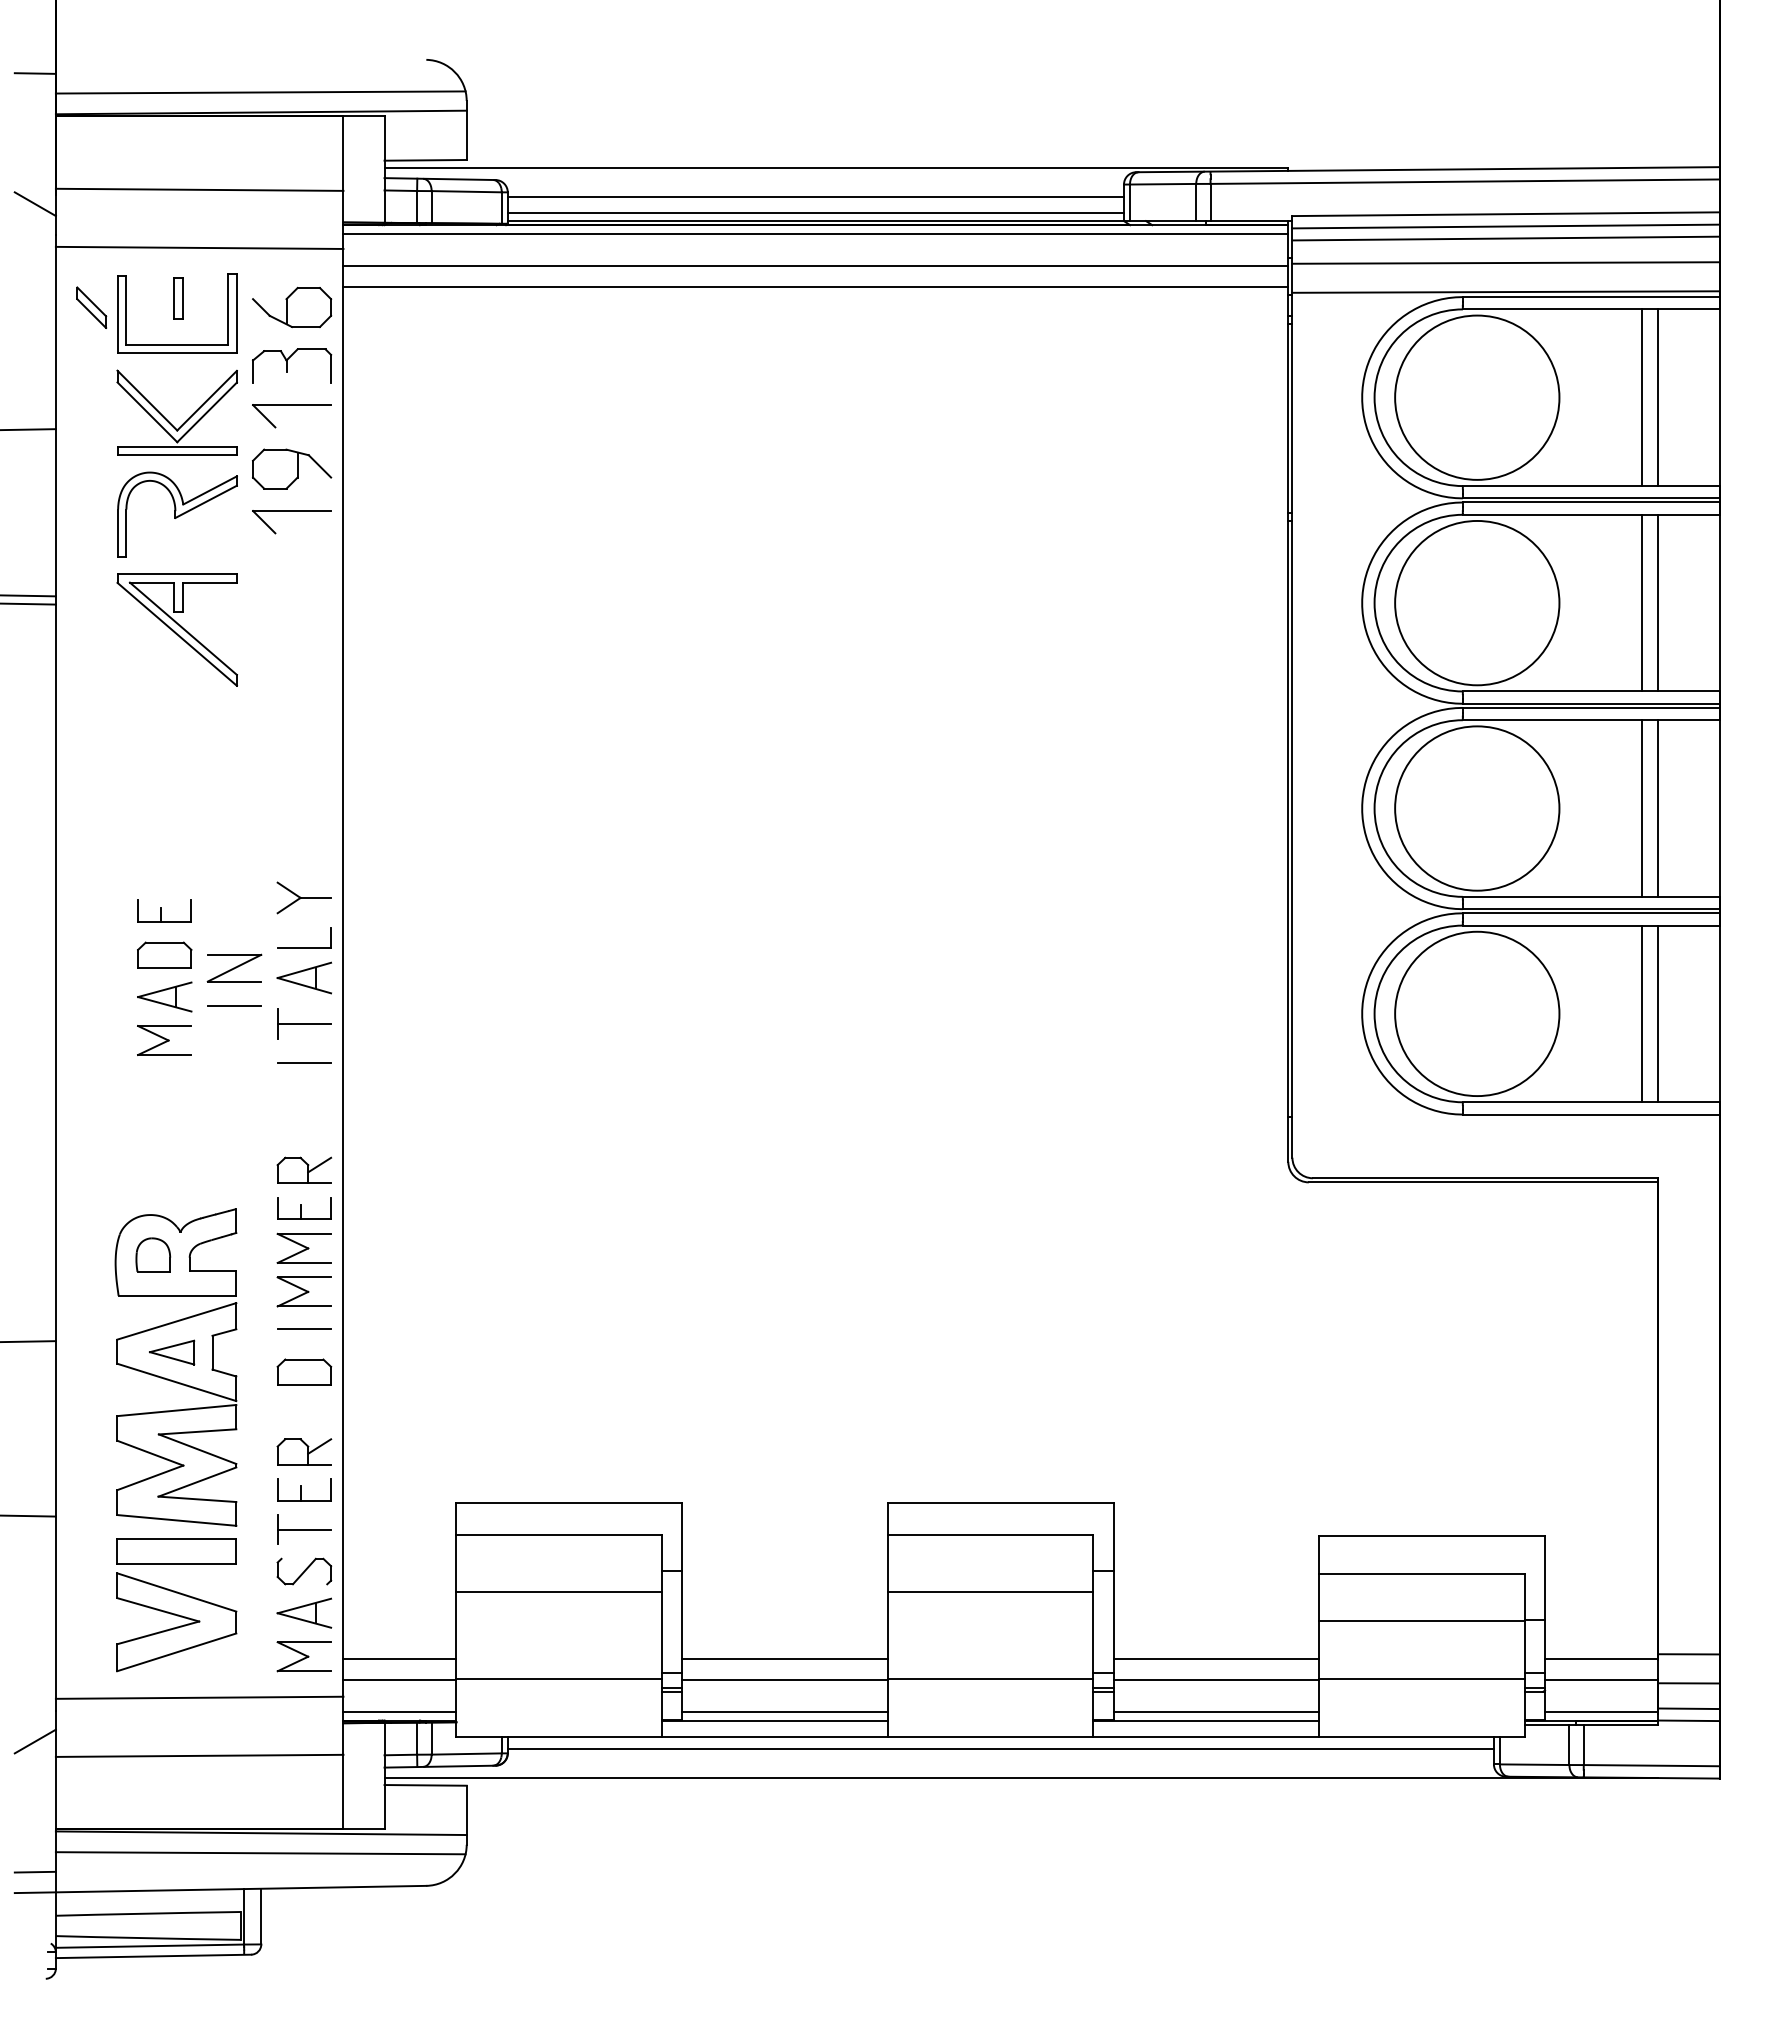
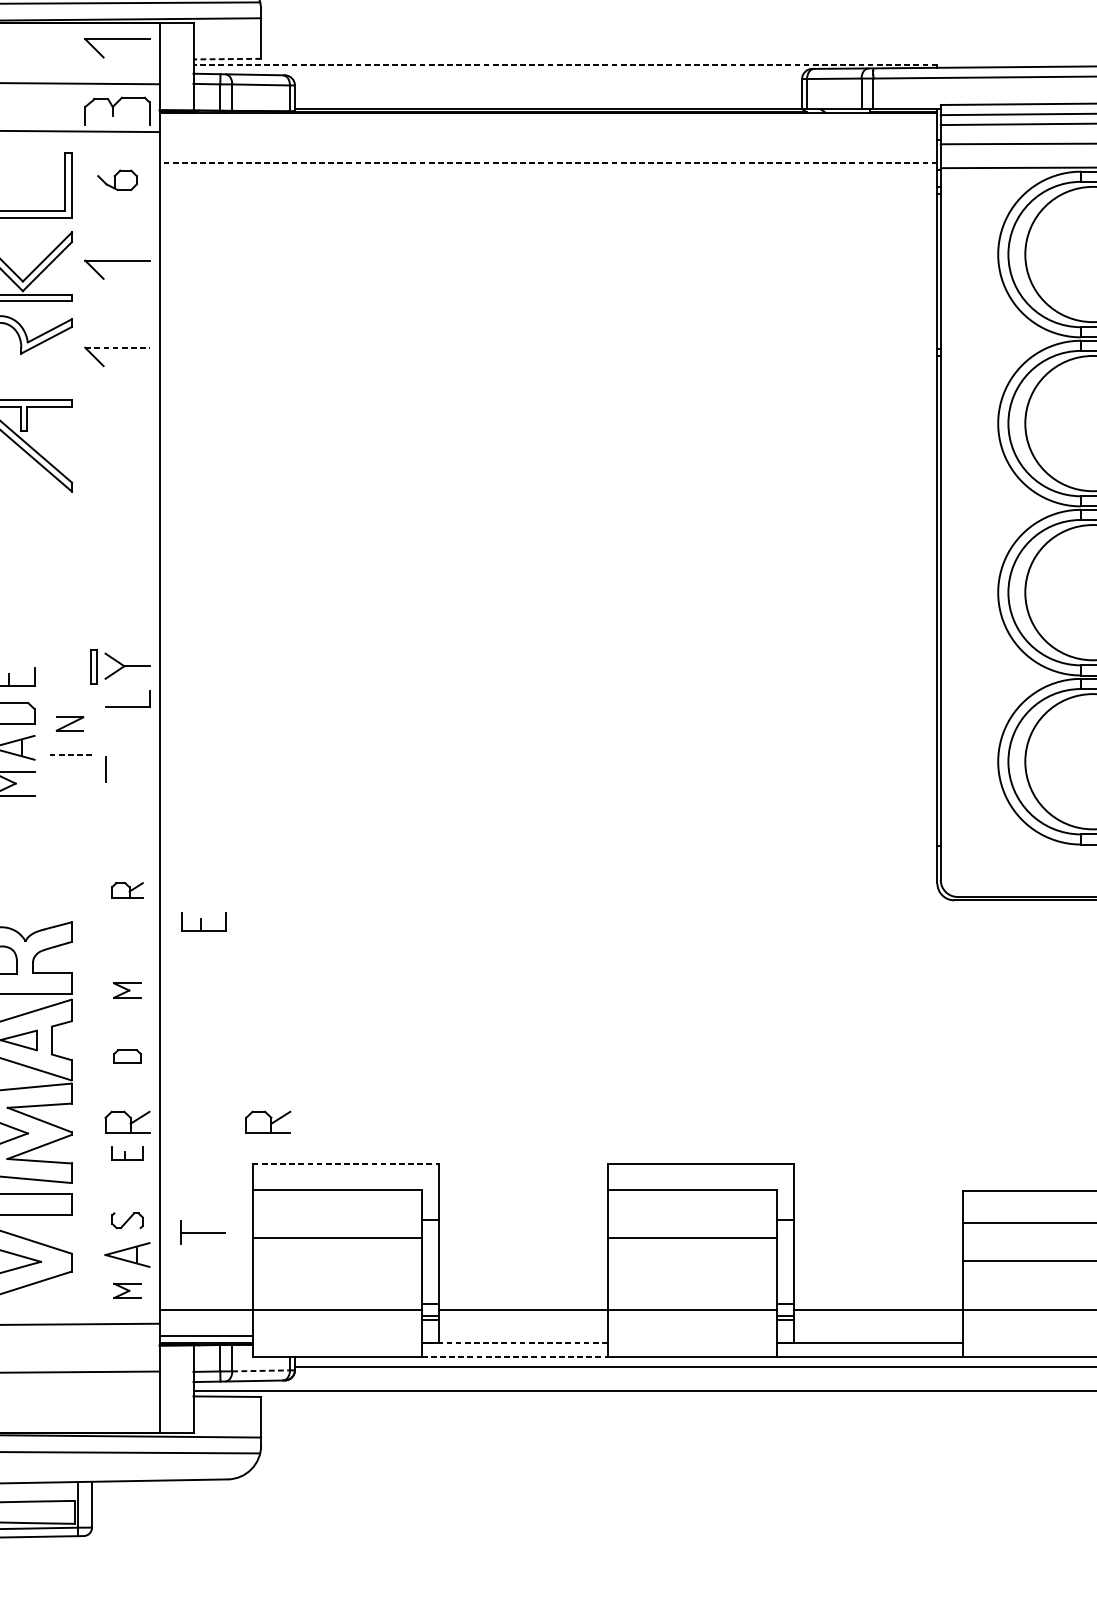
part: (291, 136) -> (116, 39), added
line: (425, 160) -> (227, 59), solid -> dashed
line: (836, 167) -> (565, 65), solid -> dashed
line: (815, 196) -> (548, 88), removed
line: (815, 212) -> (548, 102), removed
line: (815, 233) -> (548, 119), removed
line: (815, 265) -> (548, 145), removed
line: (815, 286) -> (548, 162), solid -> dashed
part: (178, 298) -> (93, 667), moved
part: (292, 307) -> (117, 180), size x0.6
part: (292, 365) -> (117, 111), moved
part: (292, 468) -> (117, 312), removed
line: (292, 510) -> (117, 347), solid -> dashed
part: (234, 967) -> (70, 723), size x0.6
part: (303, 977) -> (126, 731), removed
line: (234, 1005) -> (70, 754), solid -> dashed
line: (304, 1023) -> (127, 769), removed
line: (304, 1063) -> (127, 802), removed
part: (303, 1169) -> (126, 889), size x0.7
part: (304, 1208) -> (204, 921), moved
part: (303, 1247) -> (126, 953), removed
part: (303, 1291) -> (126, 990), size x0.6
line: (304, 1329) -> (127, 1021), removed
part: (304, 1371) -> (127, 1056), size x0.6
part: (475, 1451) -> (268, 1121), added
part: (304, 1489) -> (127, 1153), size x0.7
line: (569, 1502) -> (345, 1163), solid -> dashed
part: (304, 1529) -> (203, 1232), moved
part: (304, 1571) -> (127, 1220), size x0.7
part: (303, 1656) -> (126, 1290), size x0.6
line: (399, 1659) -> (205, 1293), removed
line: (784, 1659) -> (522, 1293), removed
line: (1216, 1659) -> (878, 1293), removed
line: (784, 1711) -> (522, 1335), removed
line: (1216, 1711) -> (878, 1335), removed
line: (774, 1720) -> (514, 1343), solid -> dashed
line: (774, 1736) -> (514, 1356), solid -> dashed
line: (467, 1754) -> (261, 1371), solid -> dashed

